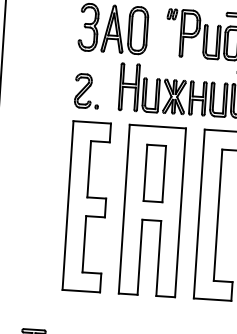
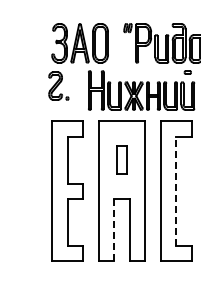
part: (86, 90) -> (58, 85), moved
part: (154, 173) -> (121, 160), size x0.6
line: (218, 214) -> (176, 190), solid -> dashed
line: (140, 256) -> (114, 229), solid -> dashed

